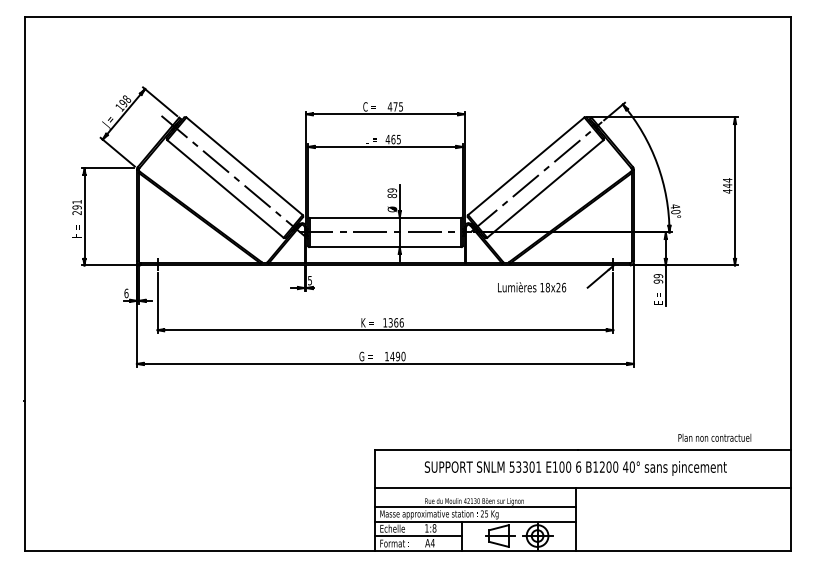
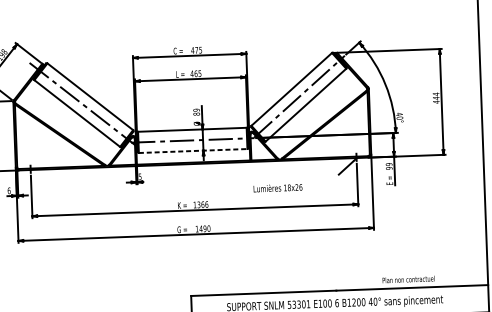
line: (385, 247) -> (193, 151), solid -> dashed
text: (532, 287) -> (278, 188), moved
text: (714, 437) -> (408, 279), moved

